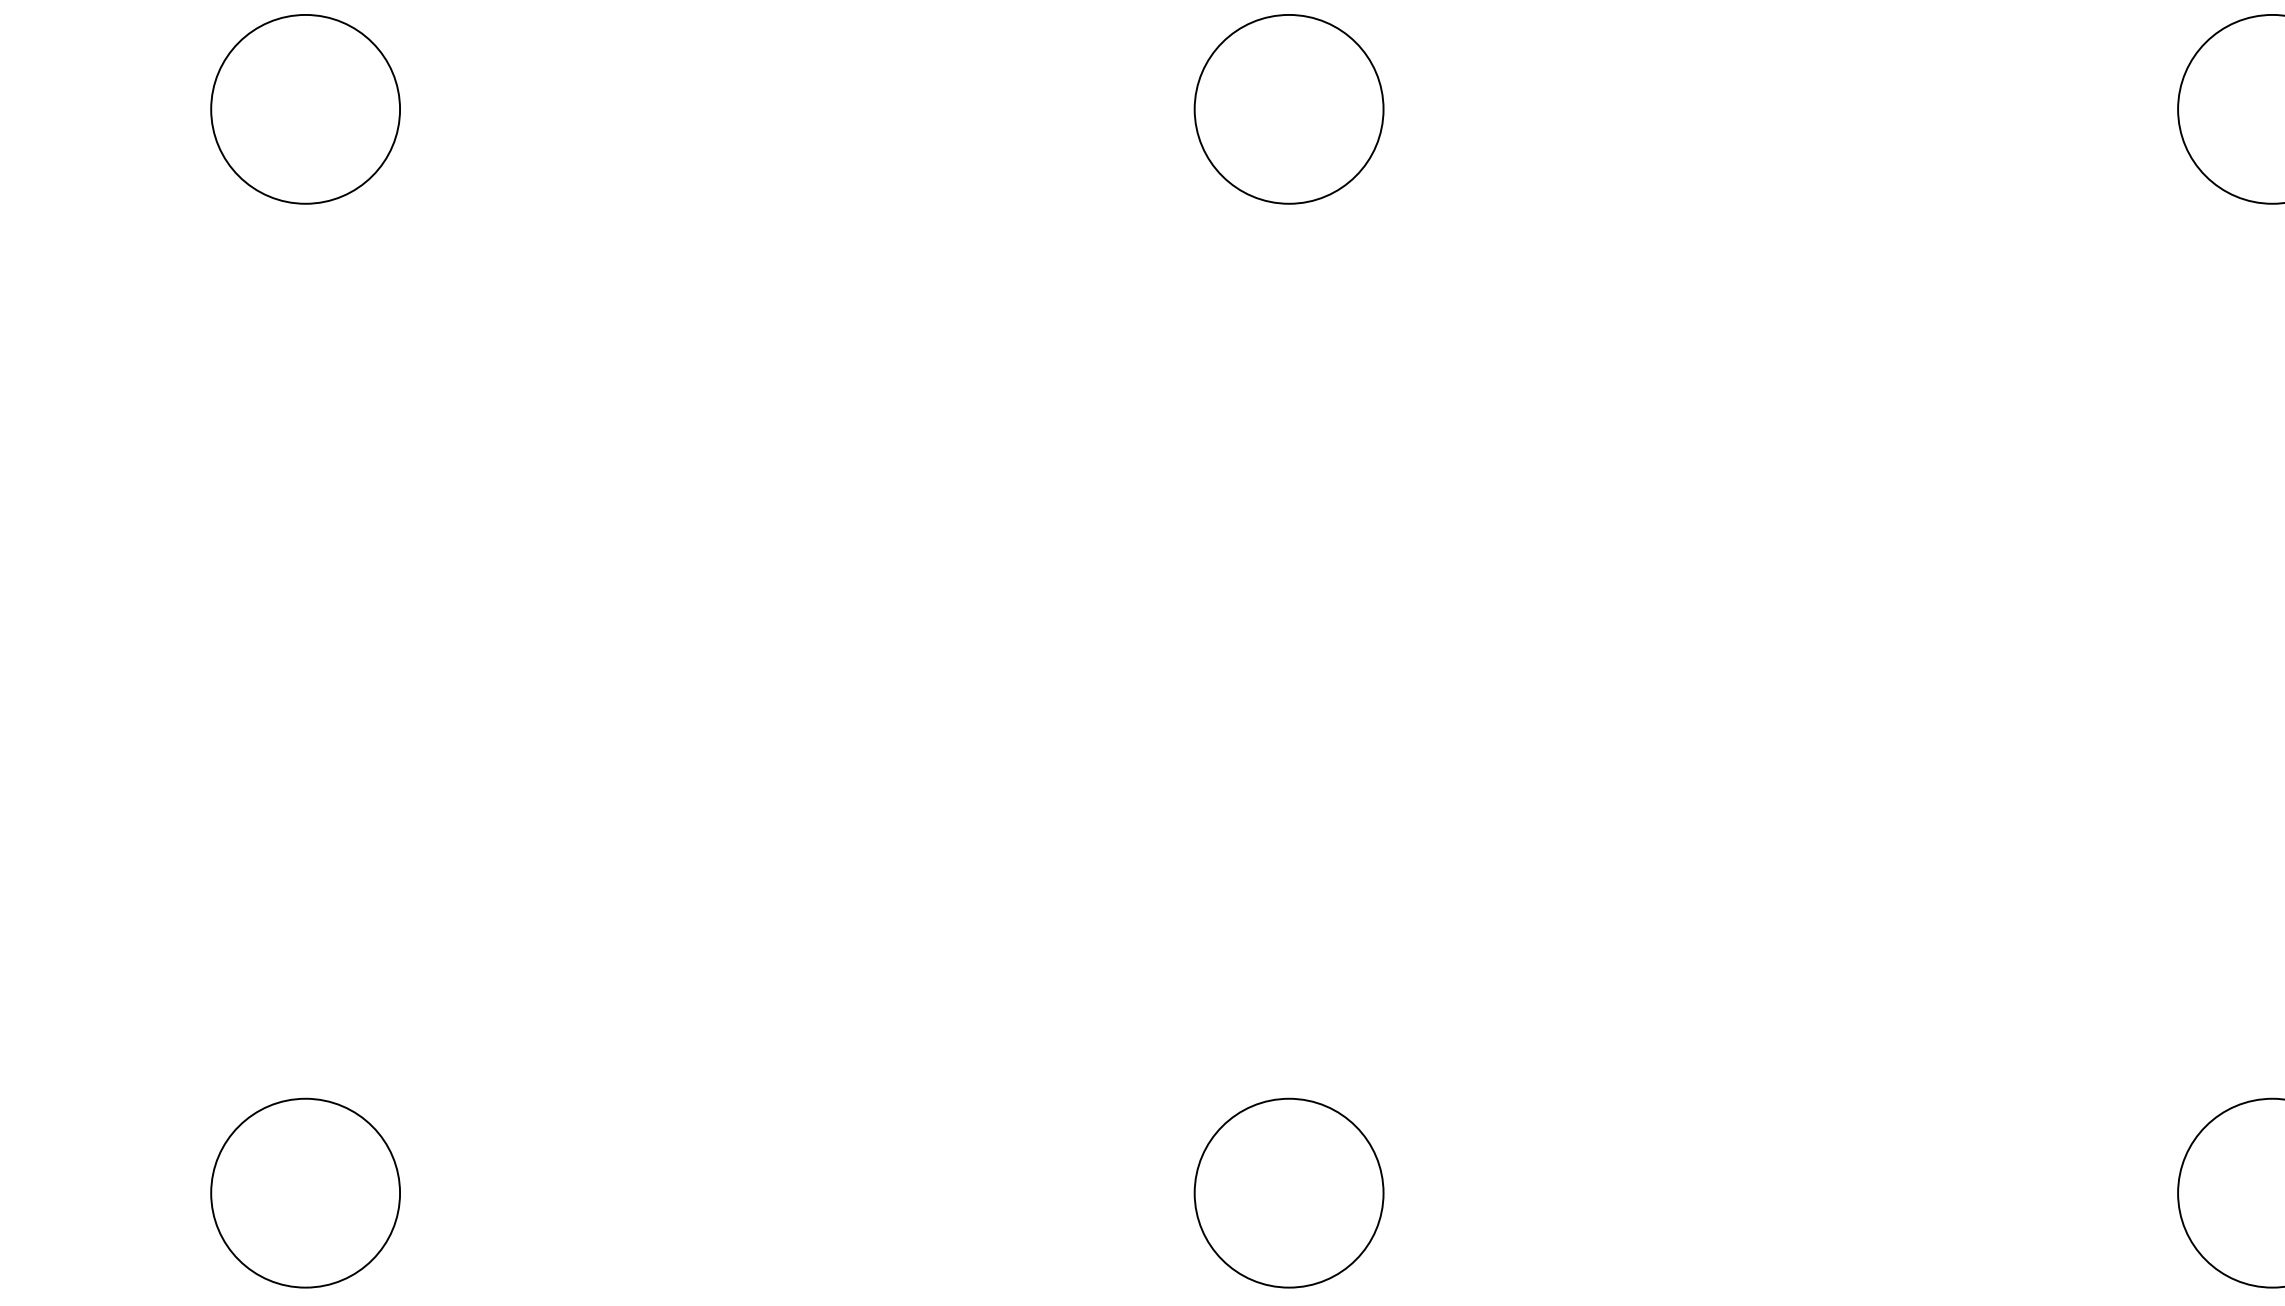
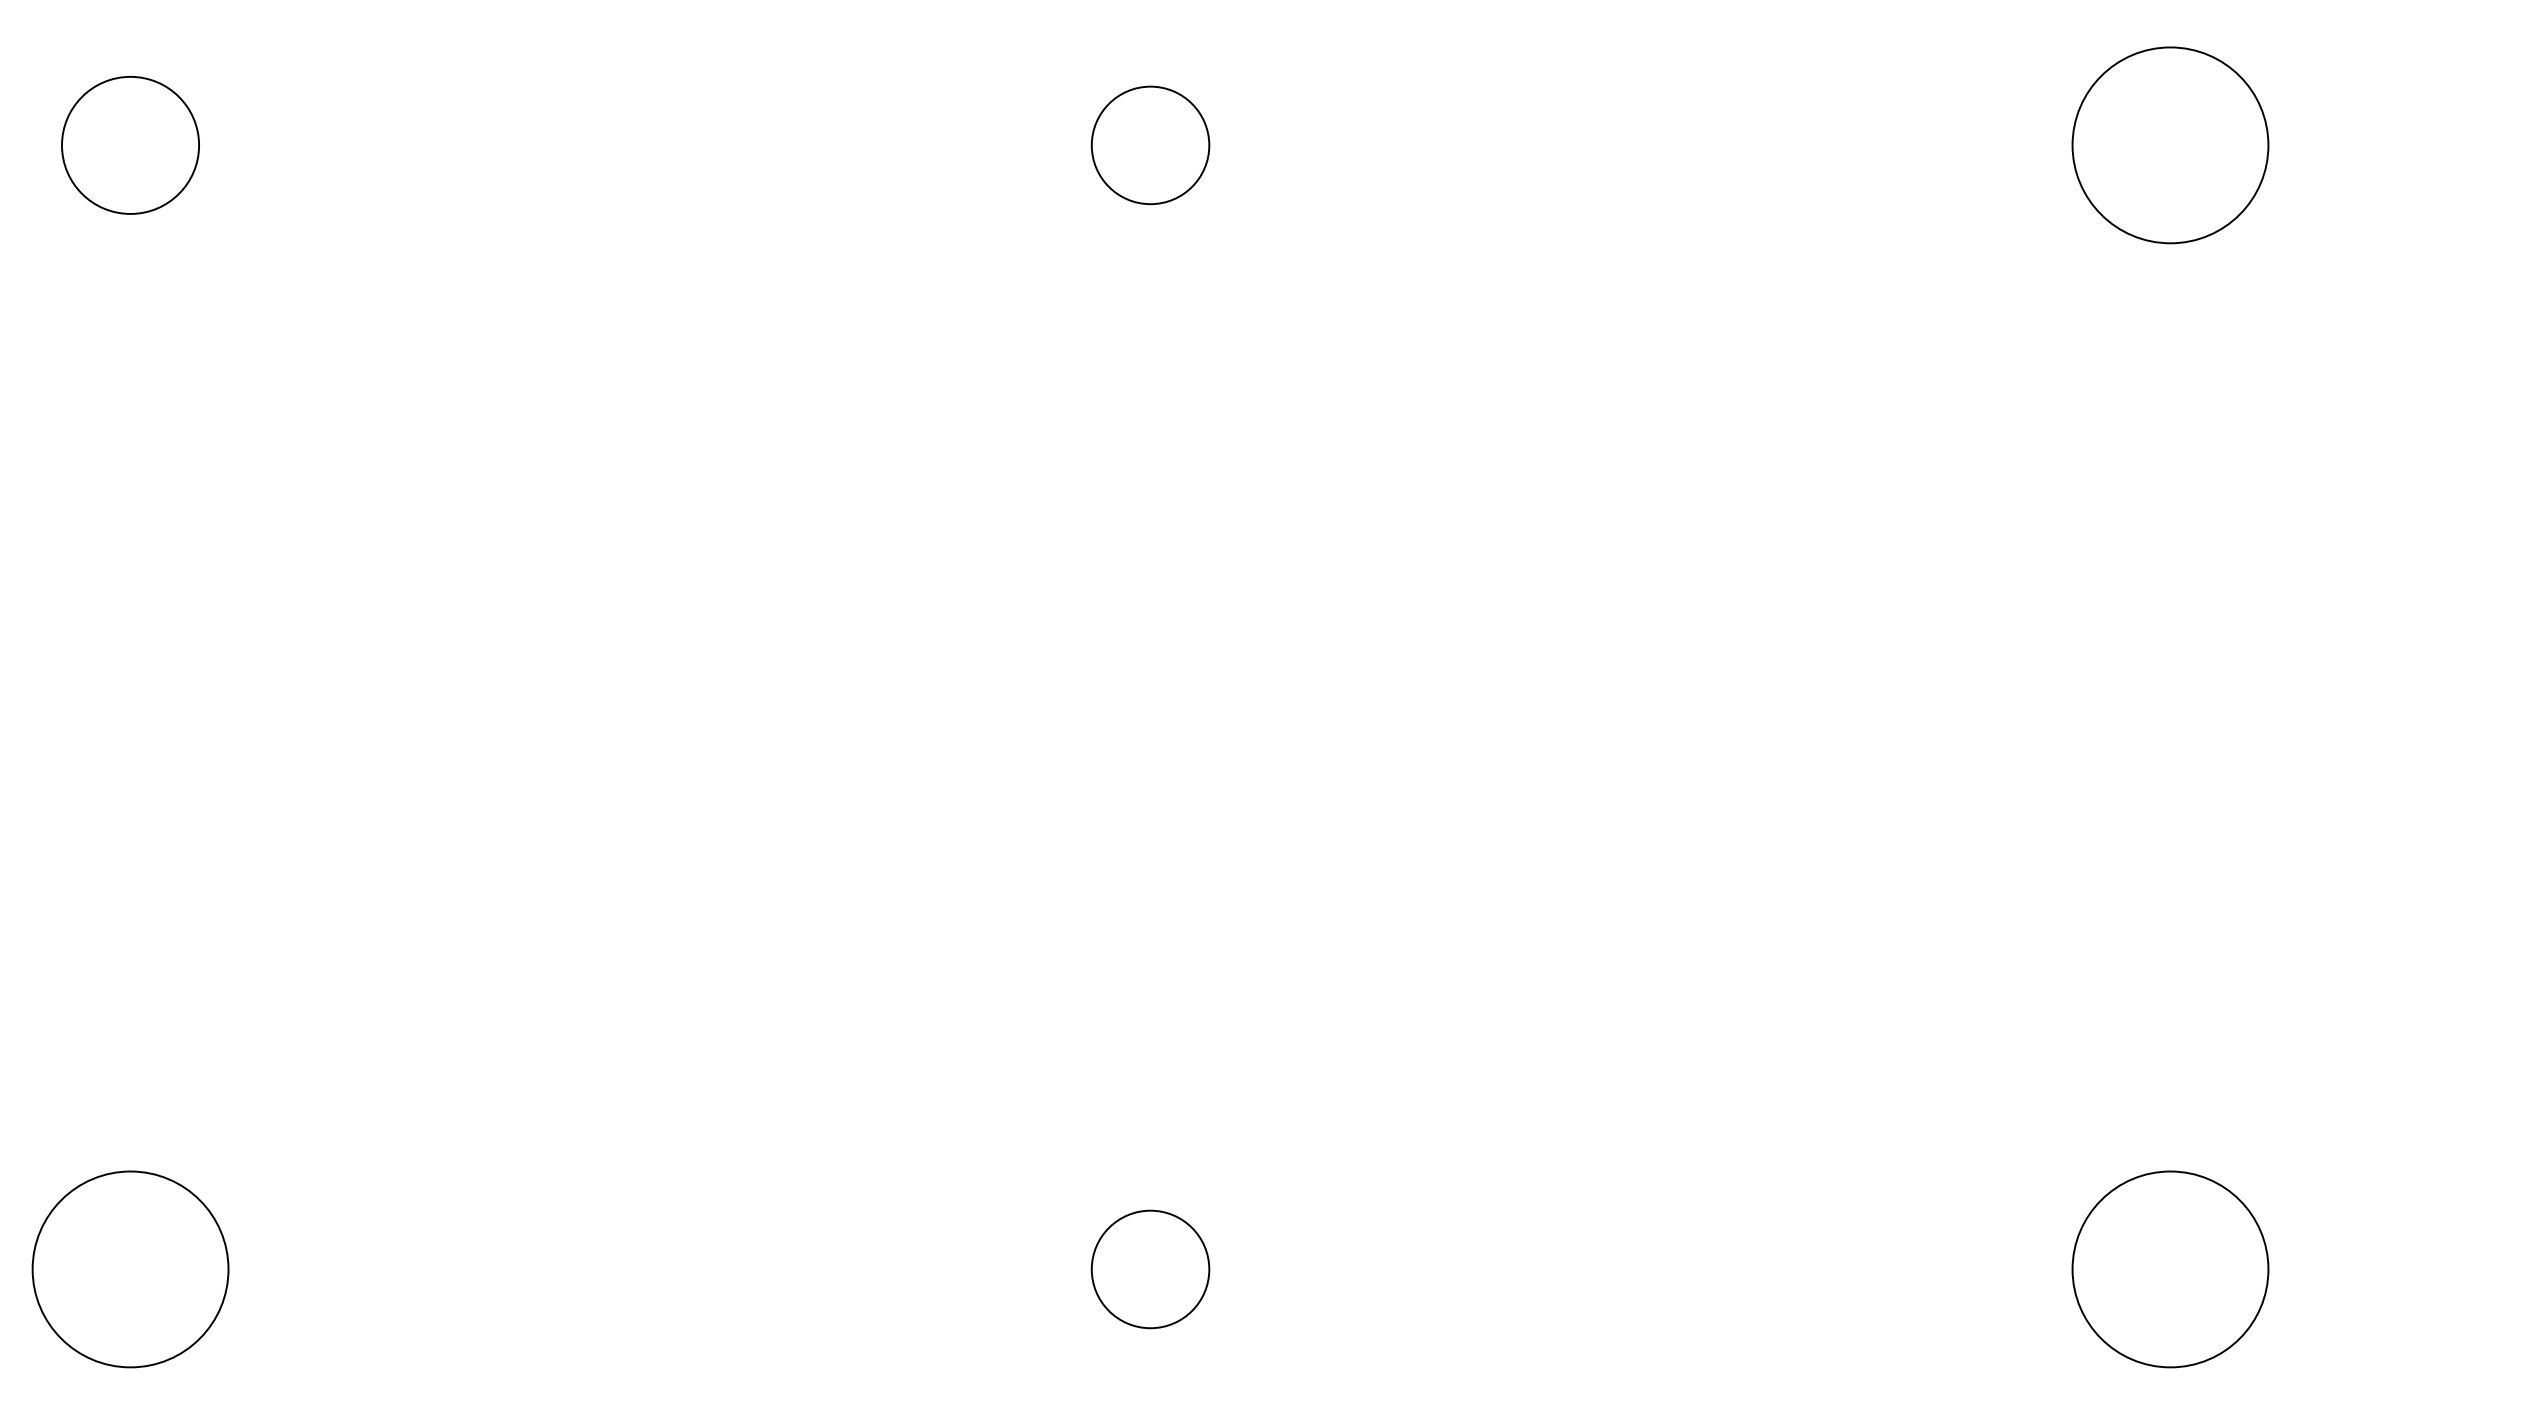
part: (305, 109) -> (130, 145), size x0.7
part: (1289, 109) -> (1150, 145), size x0.6
part: (1289, 1193) -> (1150, 1269), size x0.6

